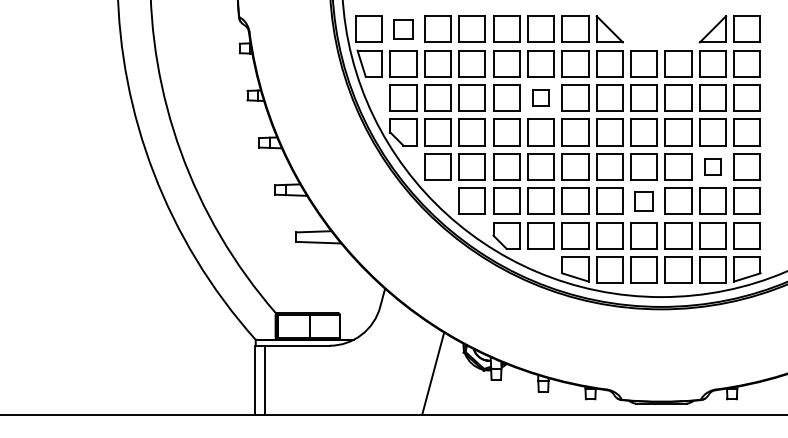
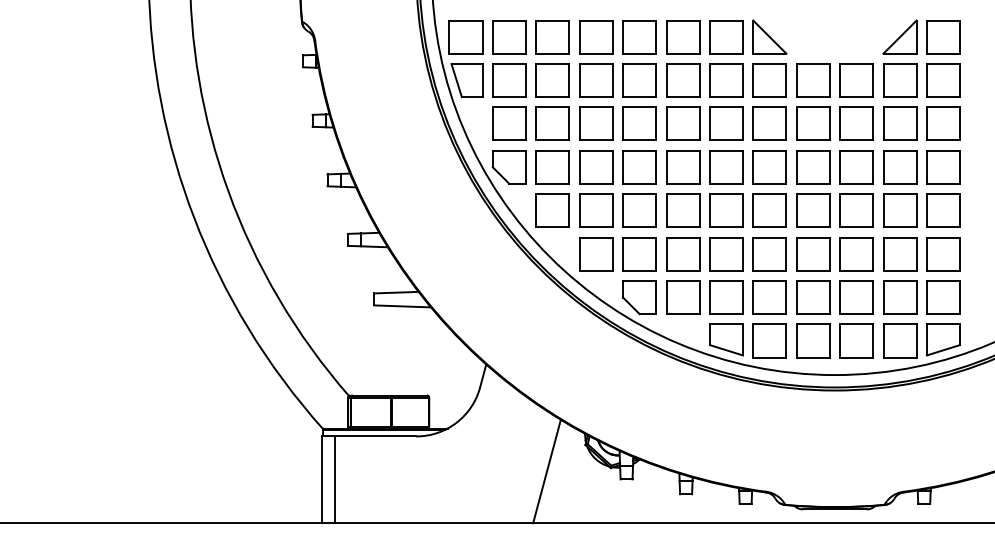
part: (403, 29) -> (509, 37), size x1.43
part: (541, 97) -> (683, 123), size x1.67
part: (713, 166) -> (900, 210), size x1.67
part: (644, 201) -> (813, 254), size x1.43

